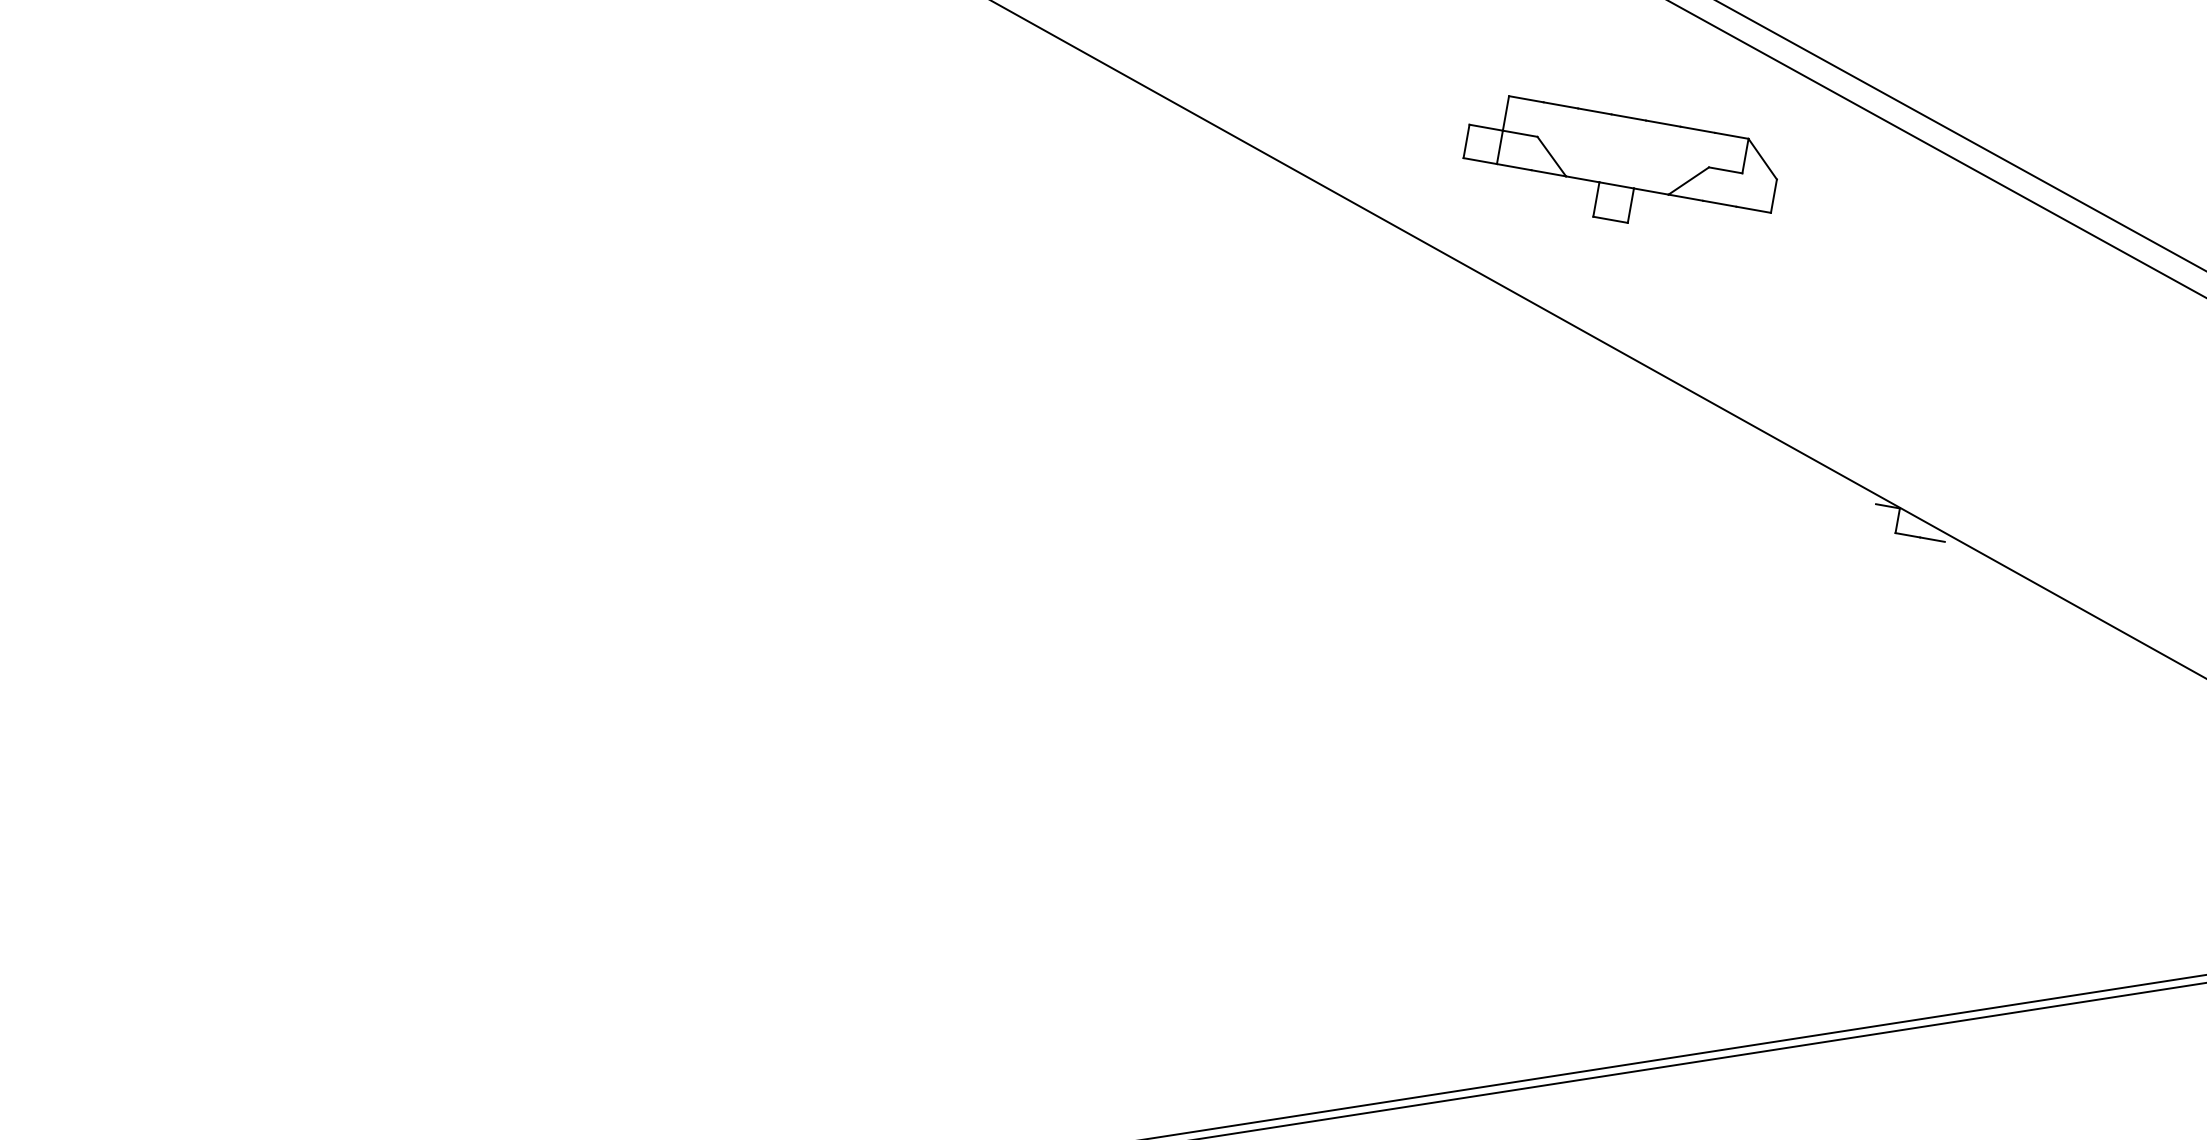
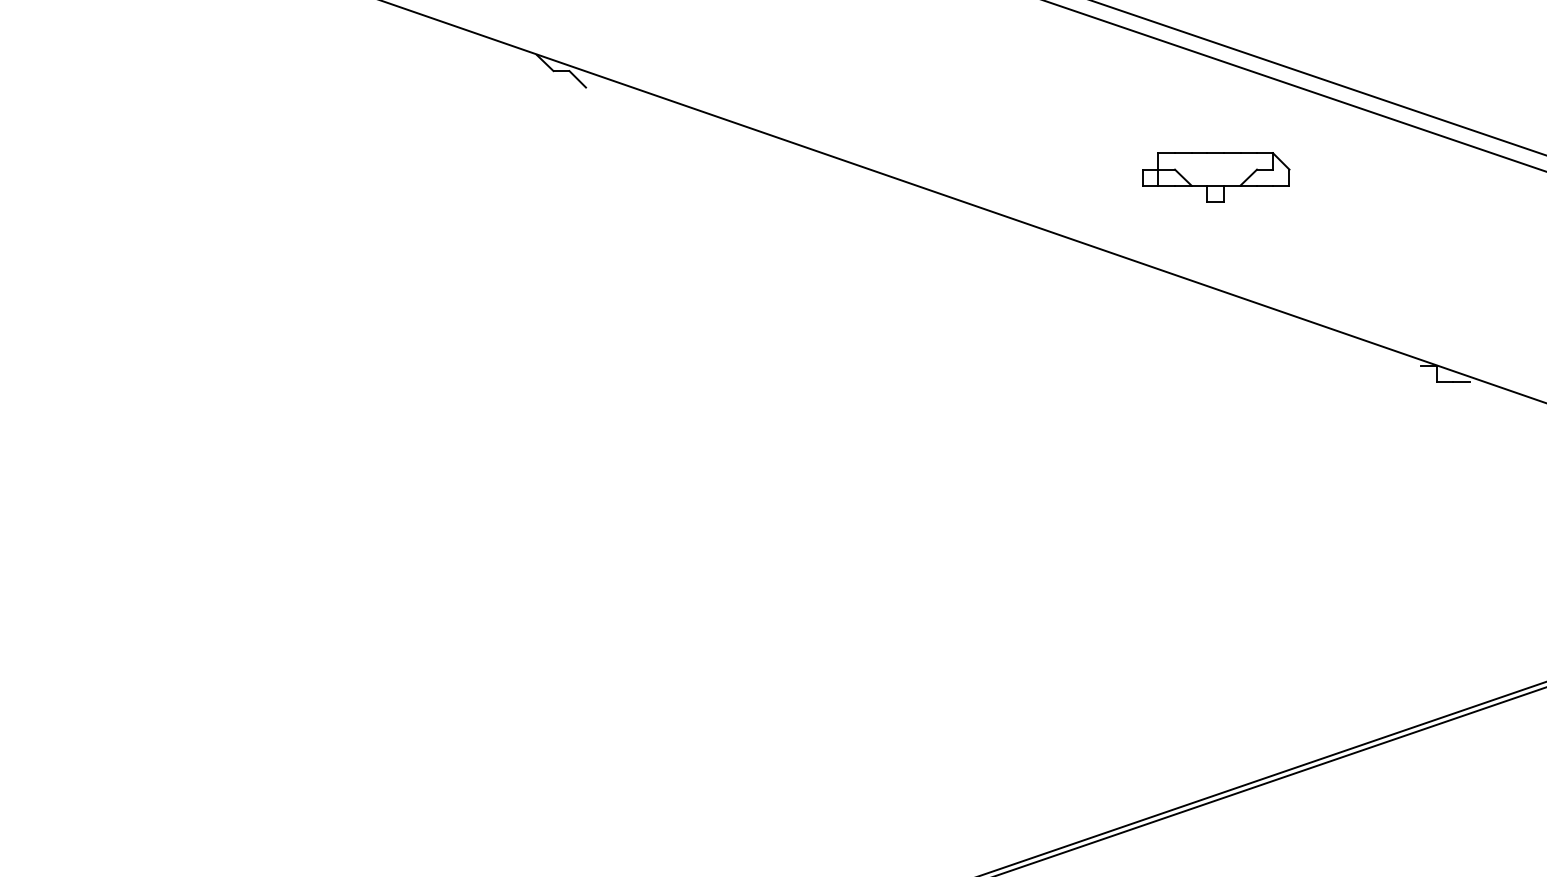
part: (1621, 168) -> (1216, 177), size x0.71

